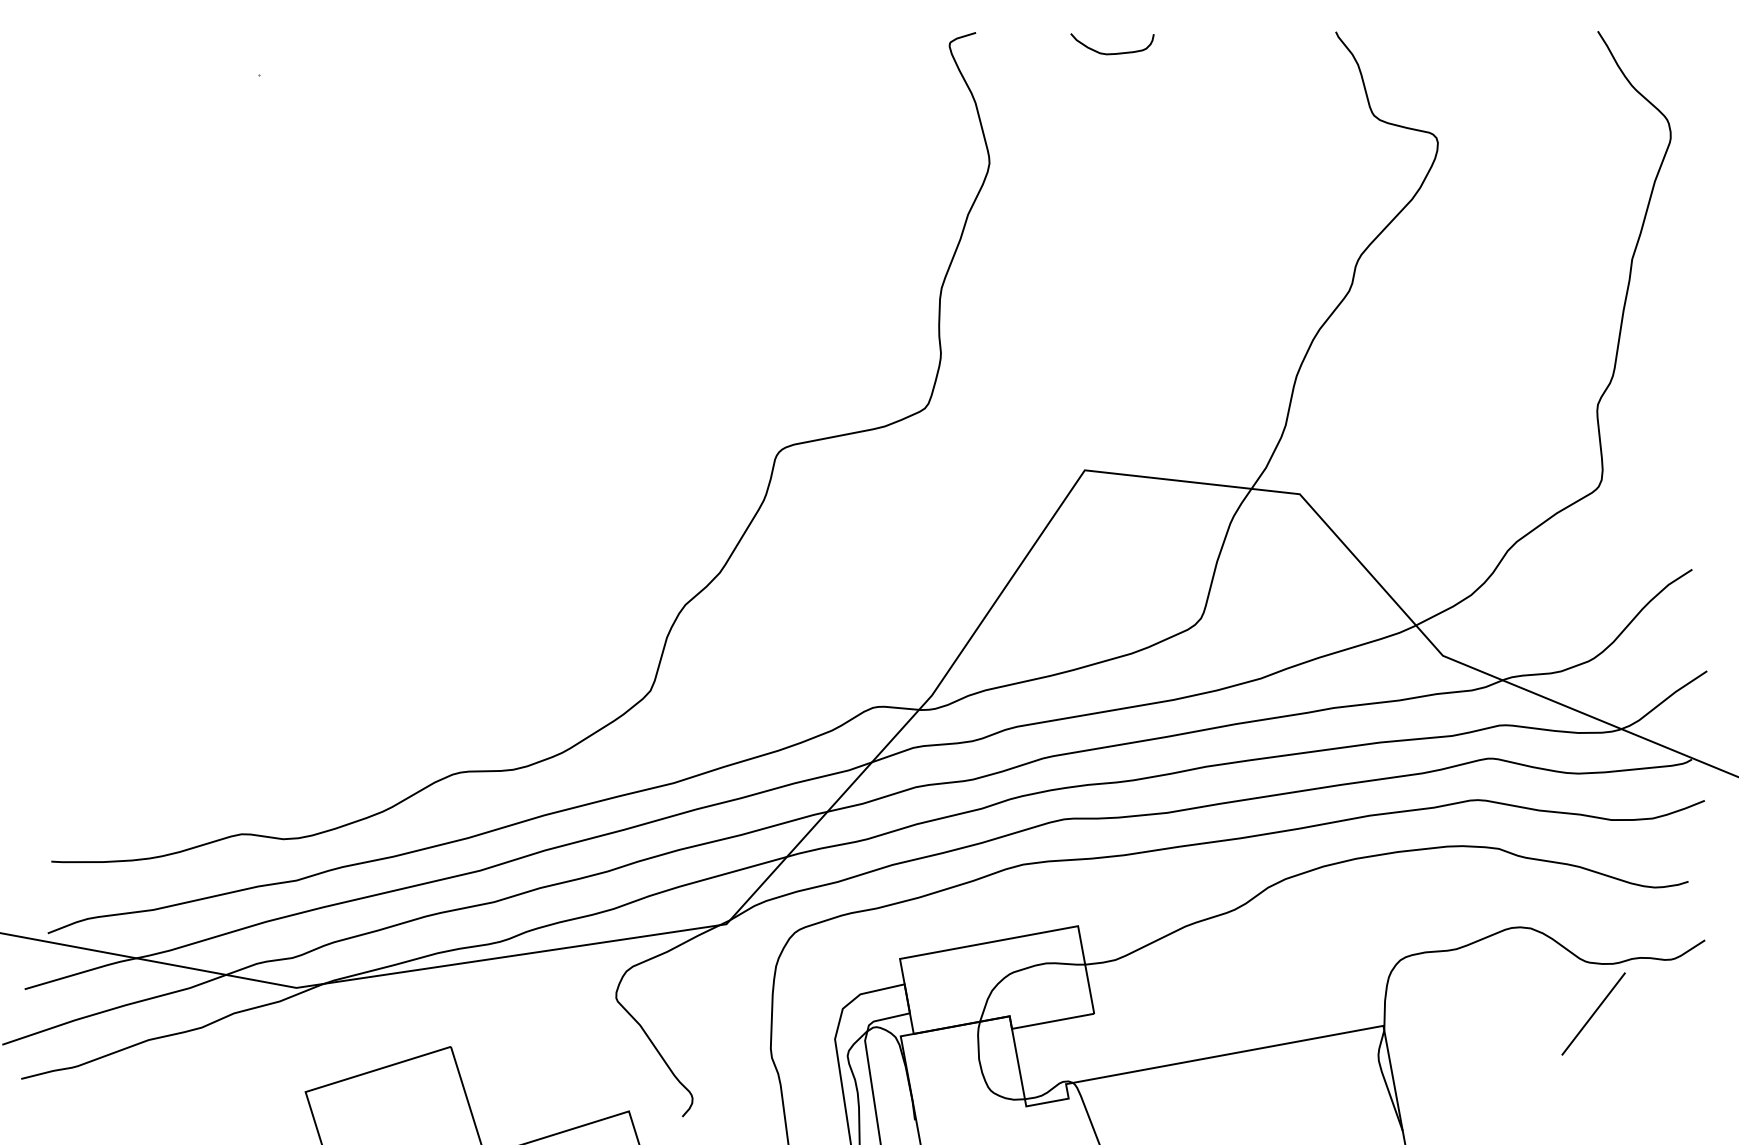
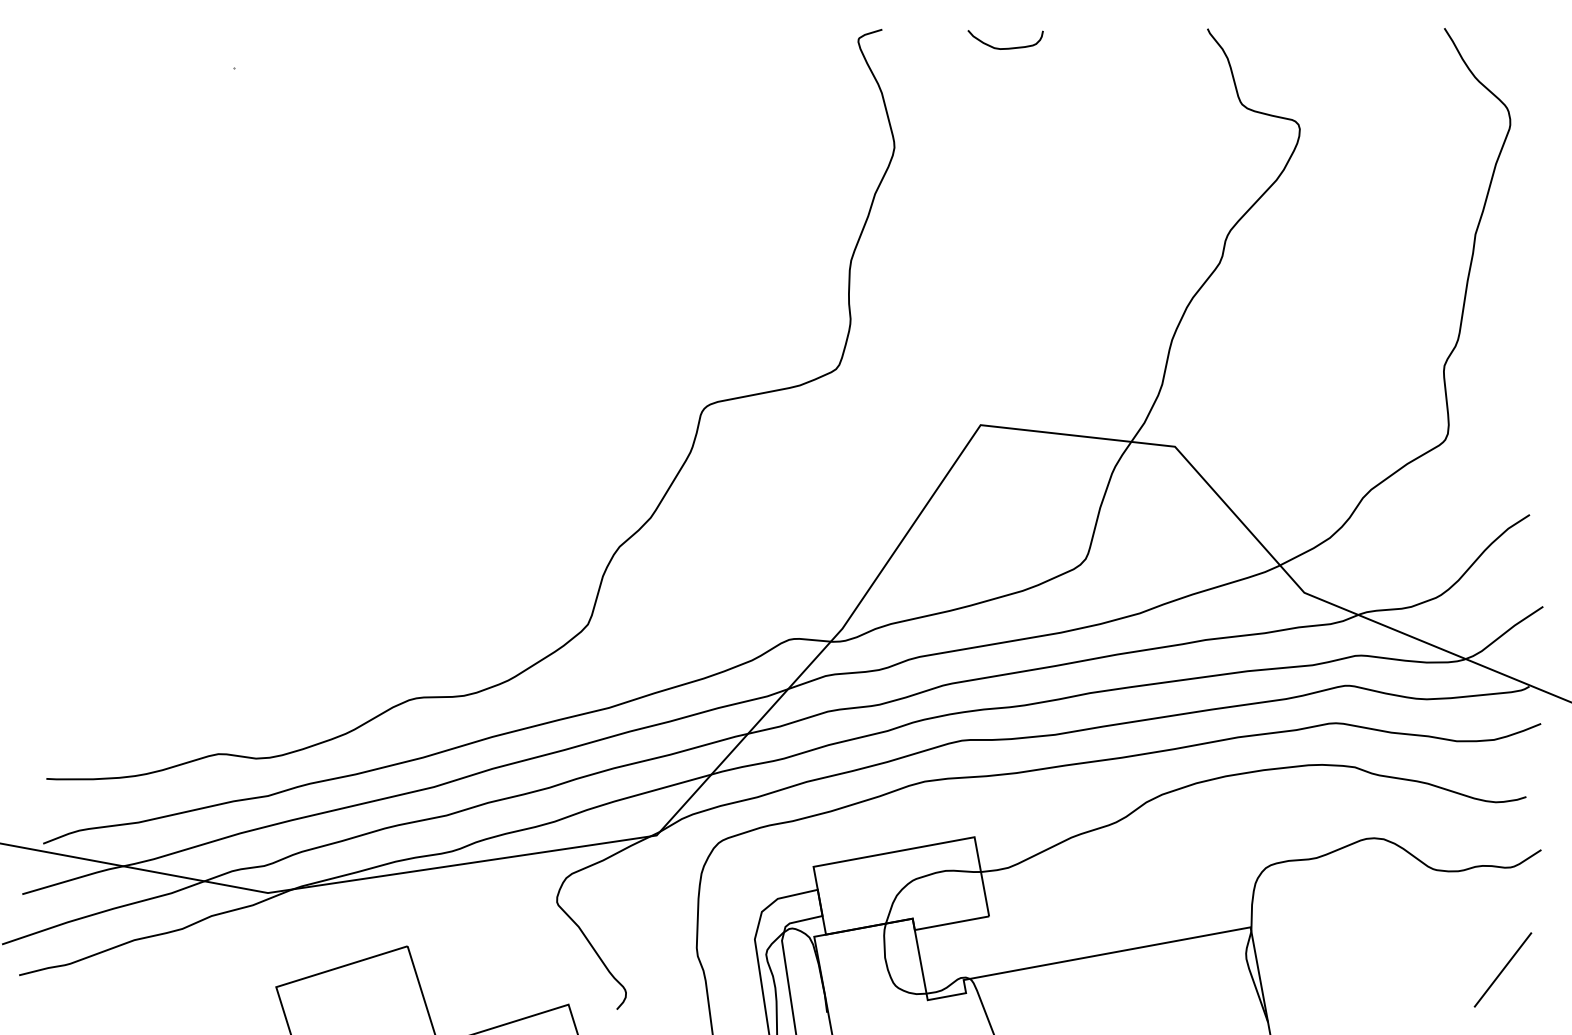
line: (1593, 1013) -> (1502, 969), moved

